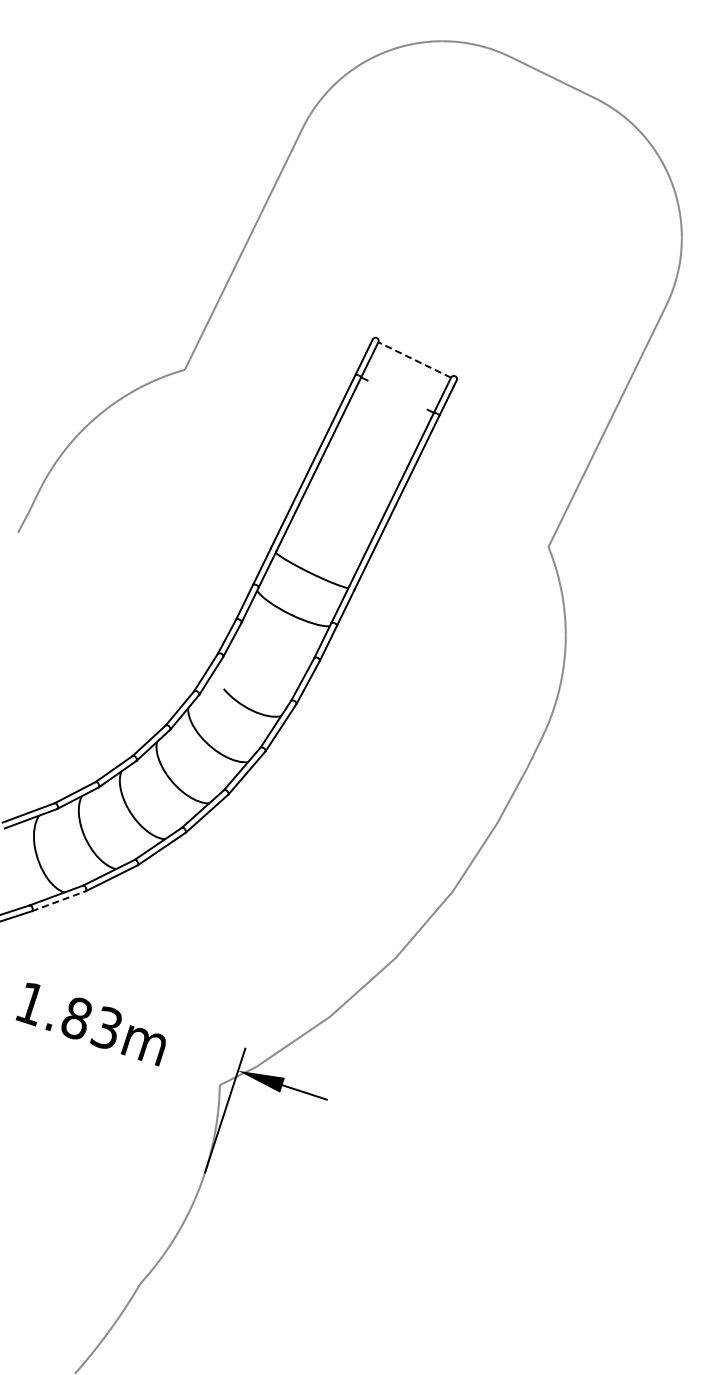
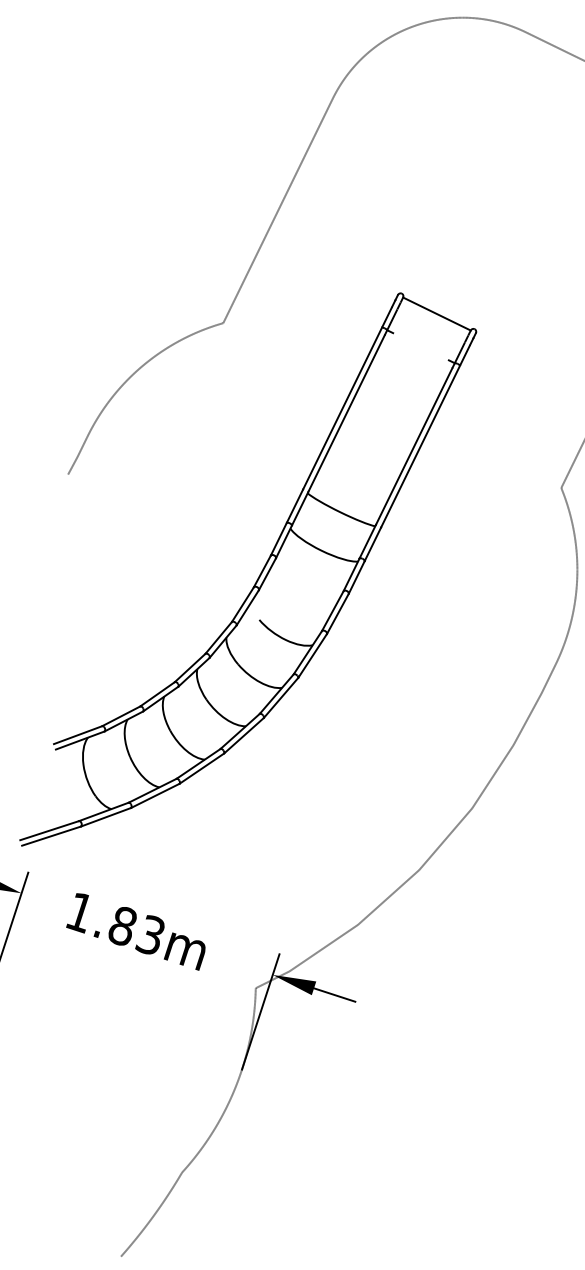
line: (414, 359) -> (436, 313), dashed -> solid
line: (58, 901) -> (105, 817), dashed -> solid

